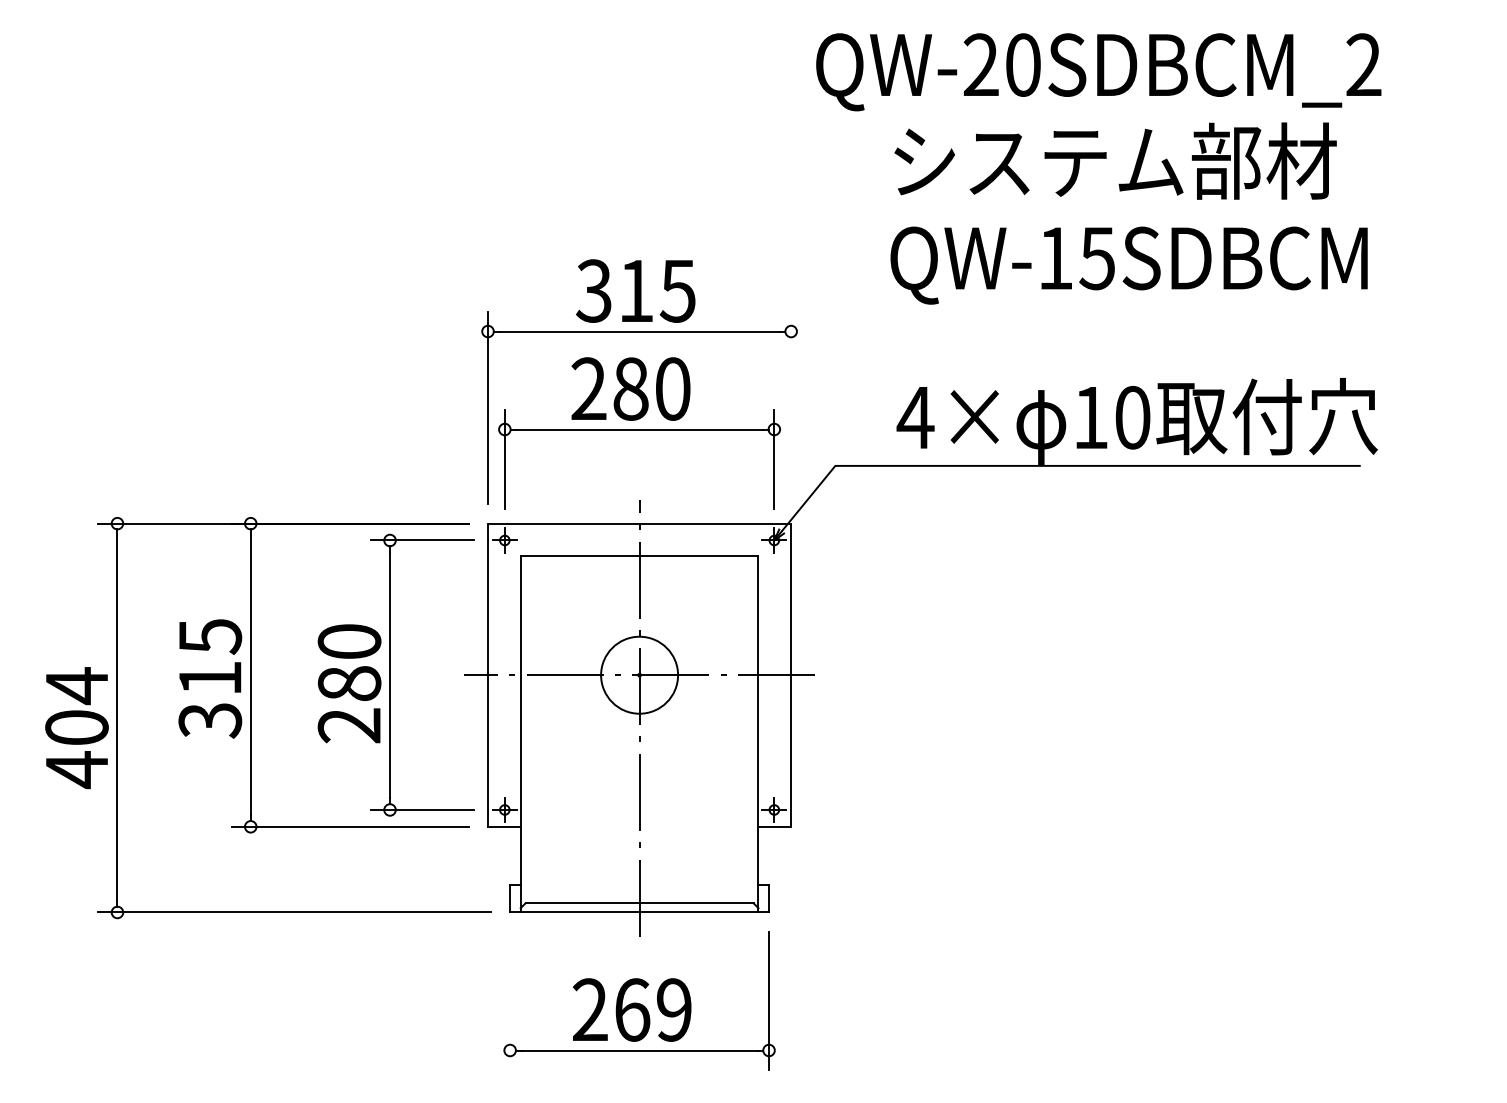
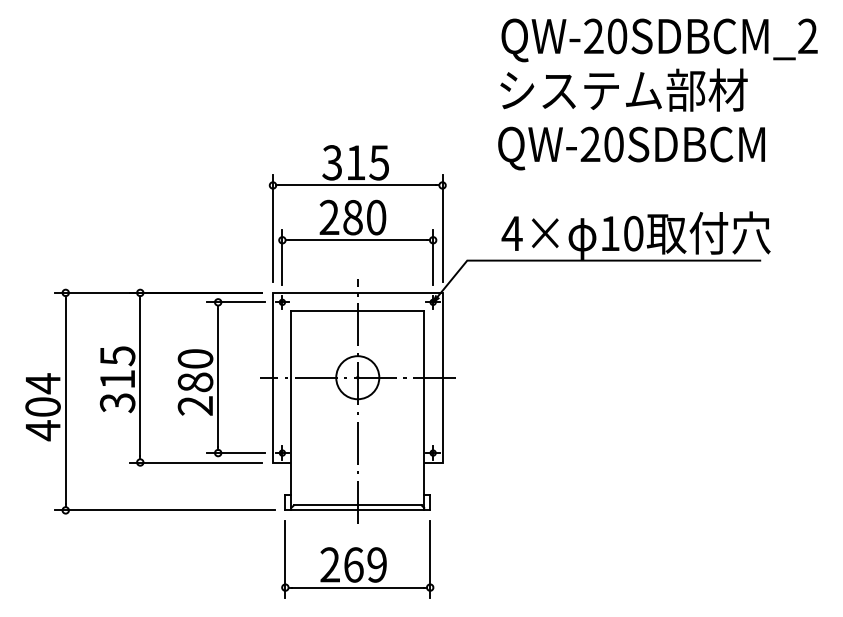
text: (1098, 72) -> (659, 40), moved
text: (1075, 258) -> (601, 144), QW-15SDBCM -> QW-20SDBCM
line: (791, 408) -> (442, 228), added
line: (510, 1000) -> (285, 559), added

